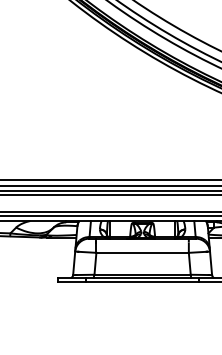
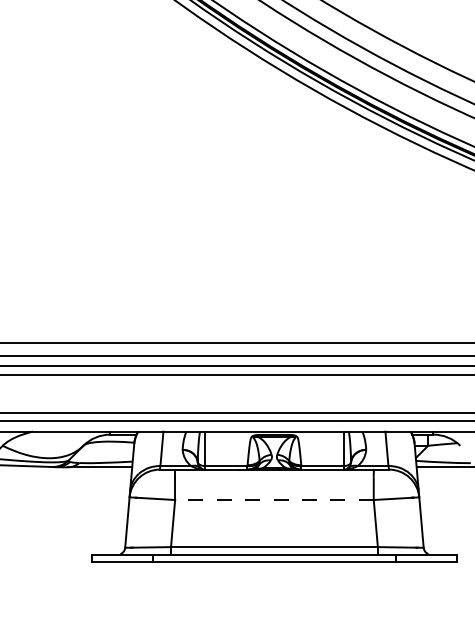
line: (142, 252) -> (274, 499), solid -> dashed

